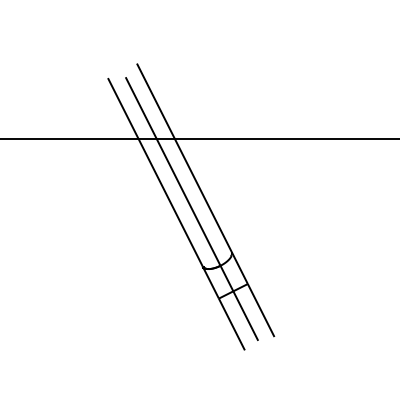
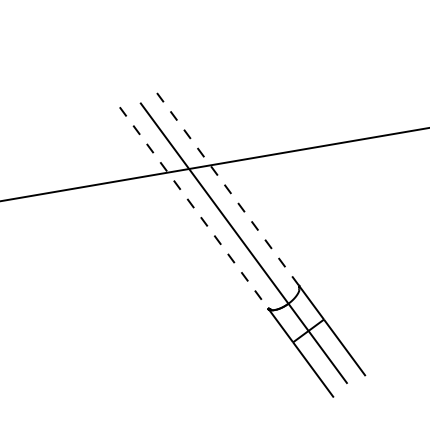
line: (184, 157) -> (224, 184), solid -> dashed
line: (155, 172) -> (194, 207), solid -> dashed

